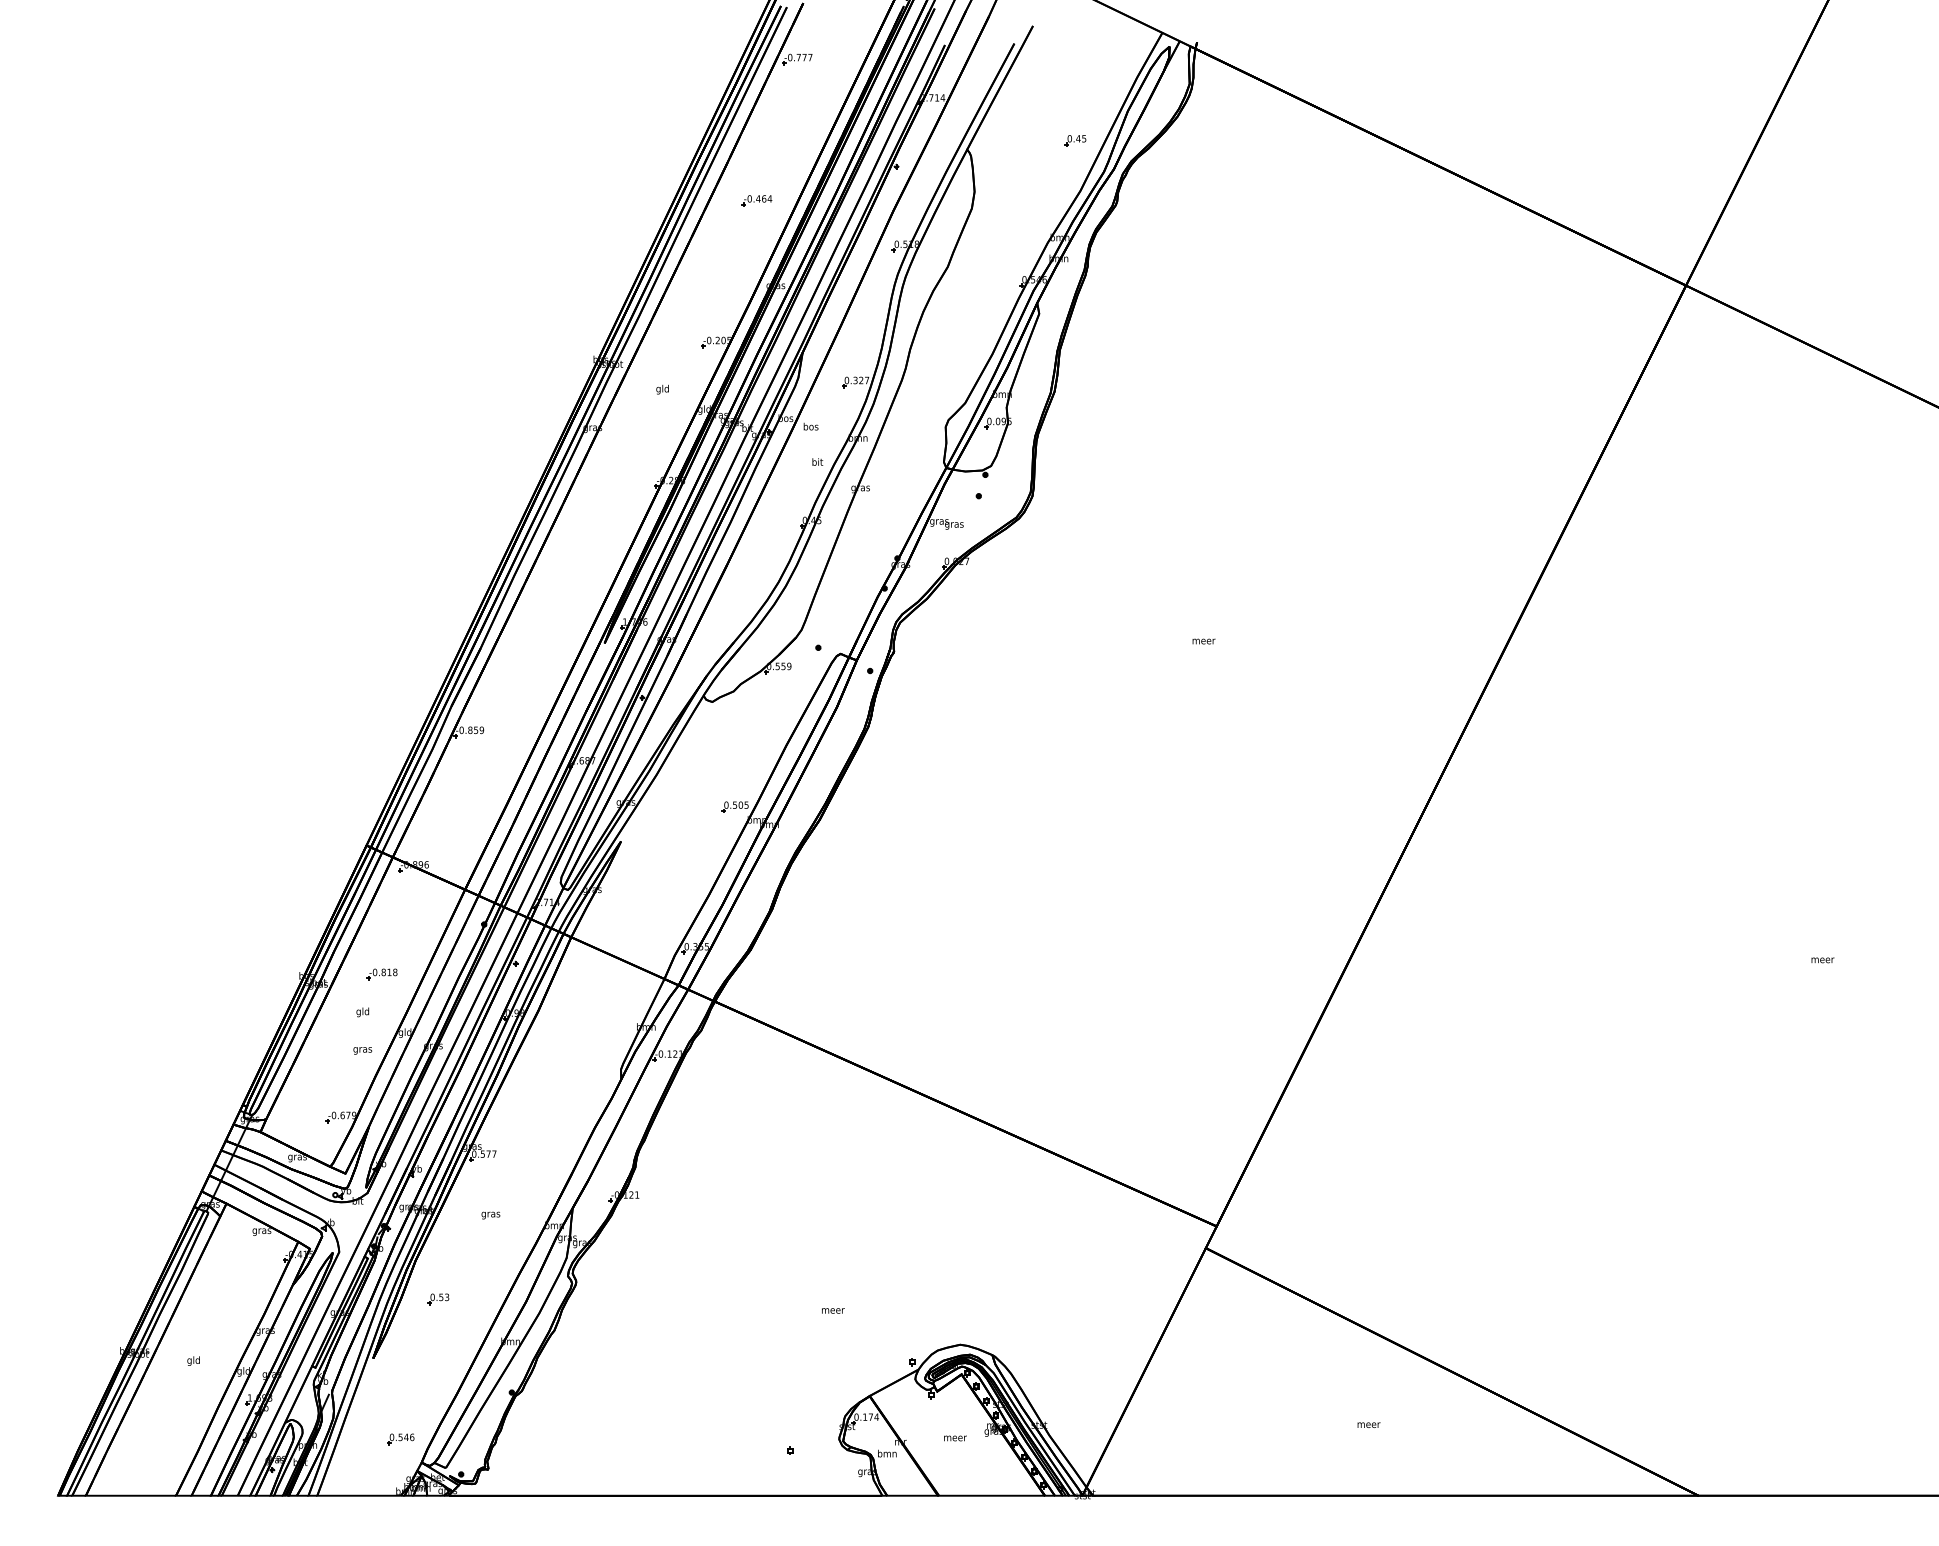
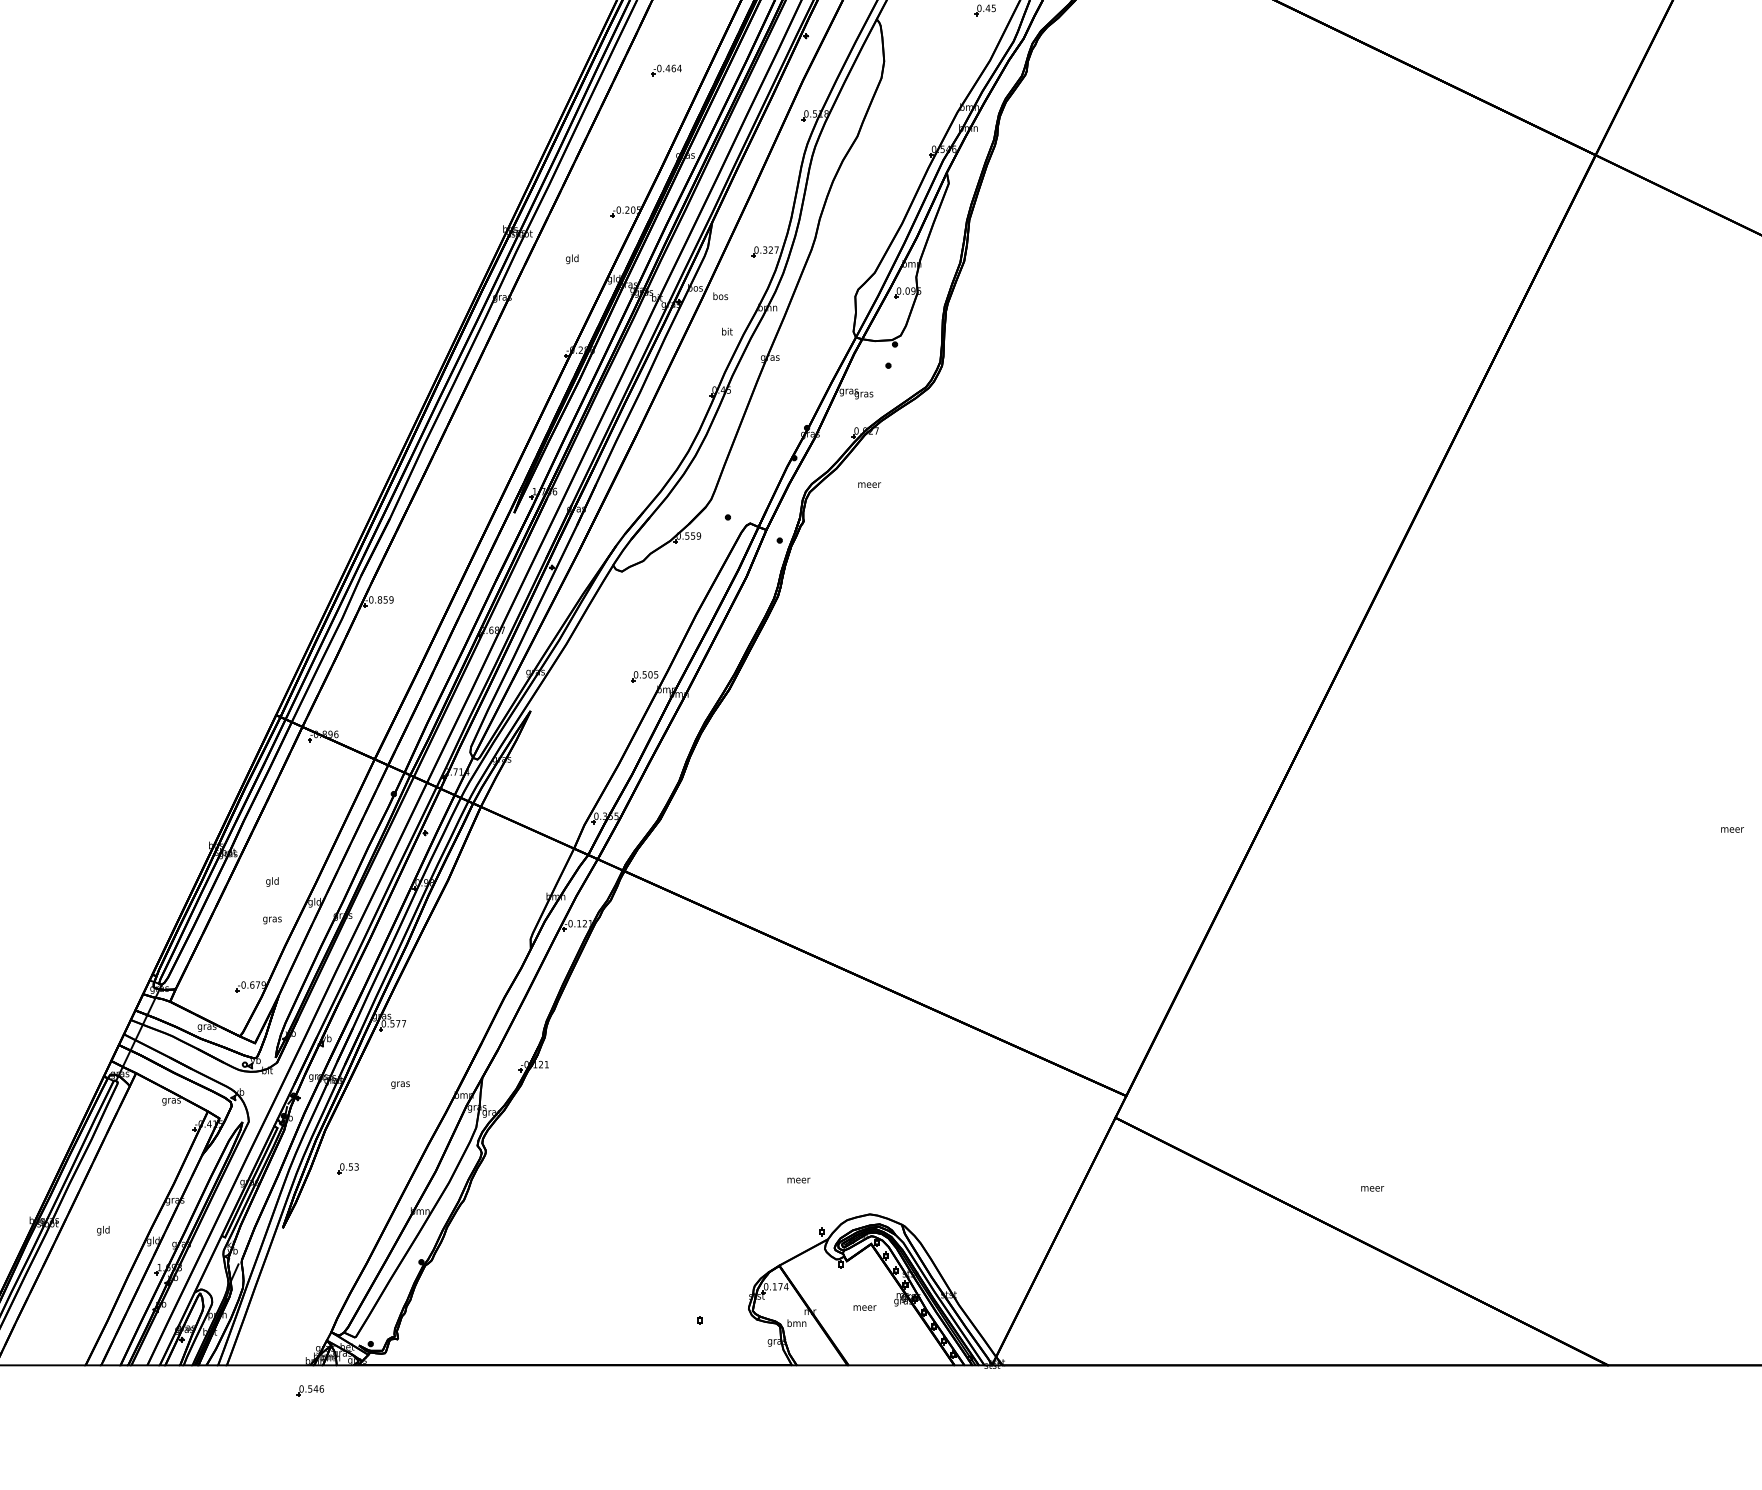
text: (1203, 641) -> (869, 485), moved
part: (381, 974) -> (291, 844), removed
text: (833, 1310) -> (799, 1180), moved
text: (1368, 1424) -> (1372, 1188), moved
part: (400, 1439) -> (310, 1391), moved

